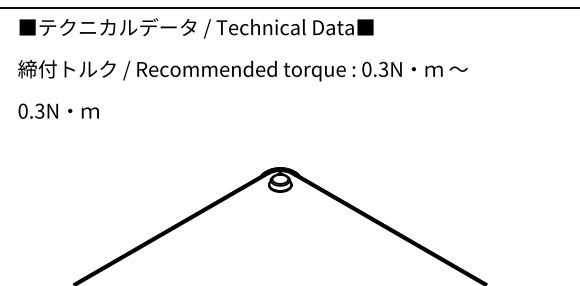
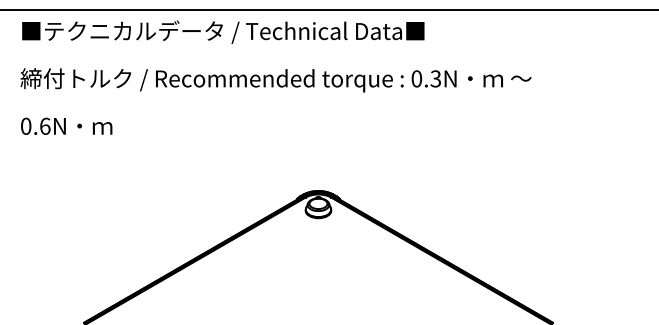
text: (39, 110) -> (44, 125), 0.3N -> 0.6N

